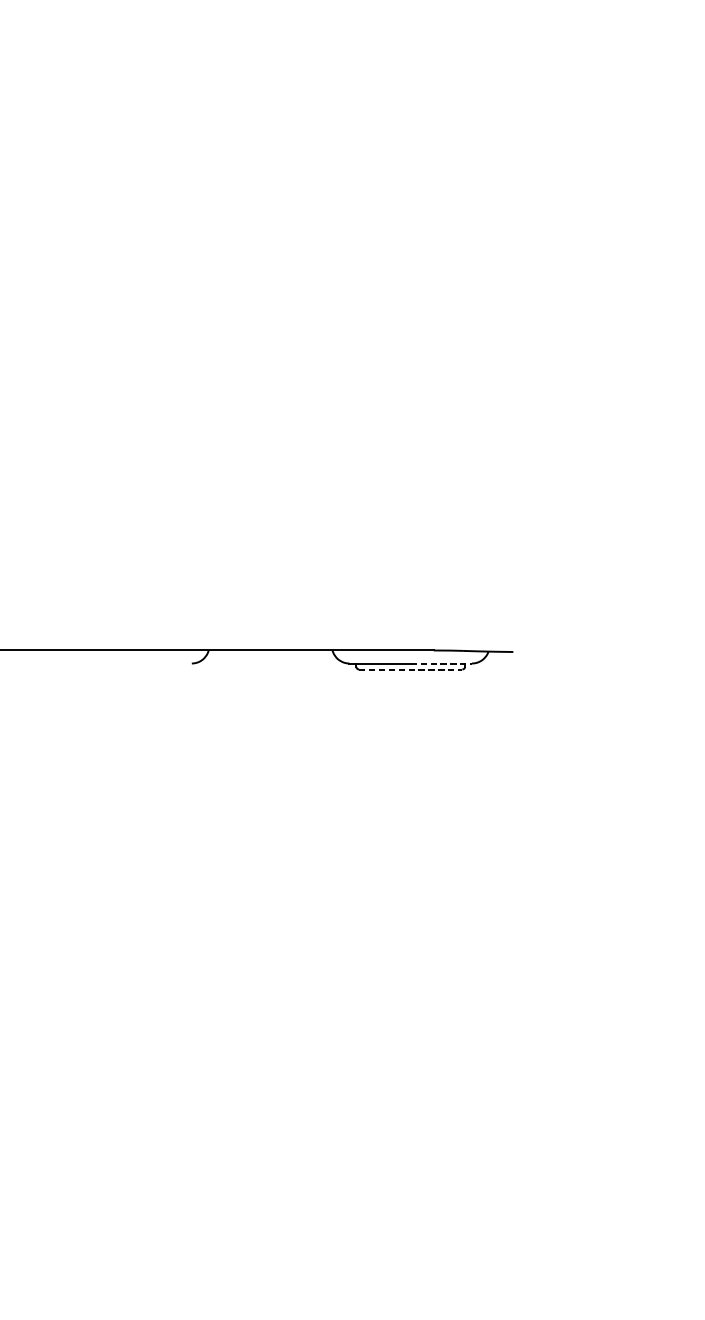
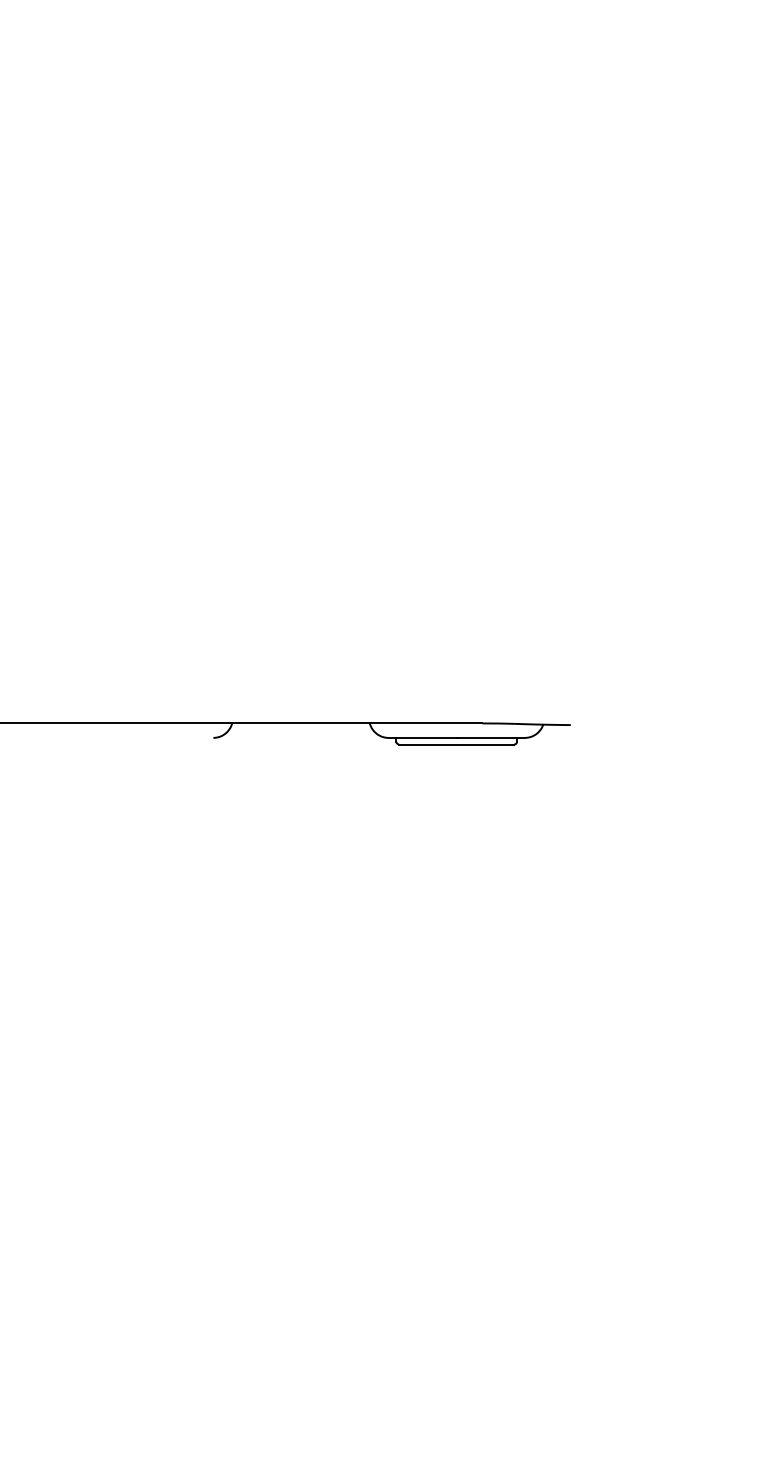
line: (442, 663) -> (491, 737), dashed -> solid
line: (411, 669) -> (457, 744), dashed -> solid

